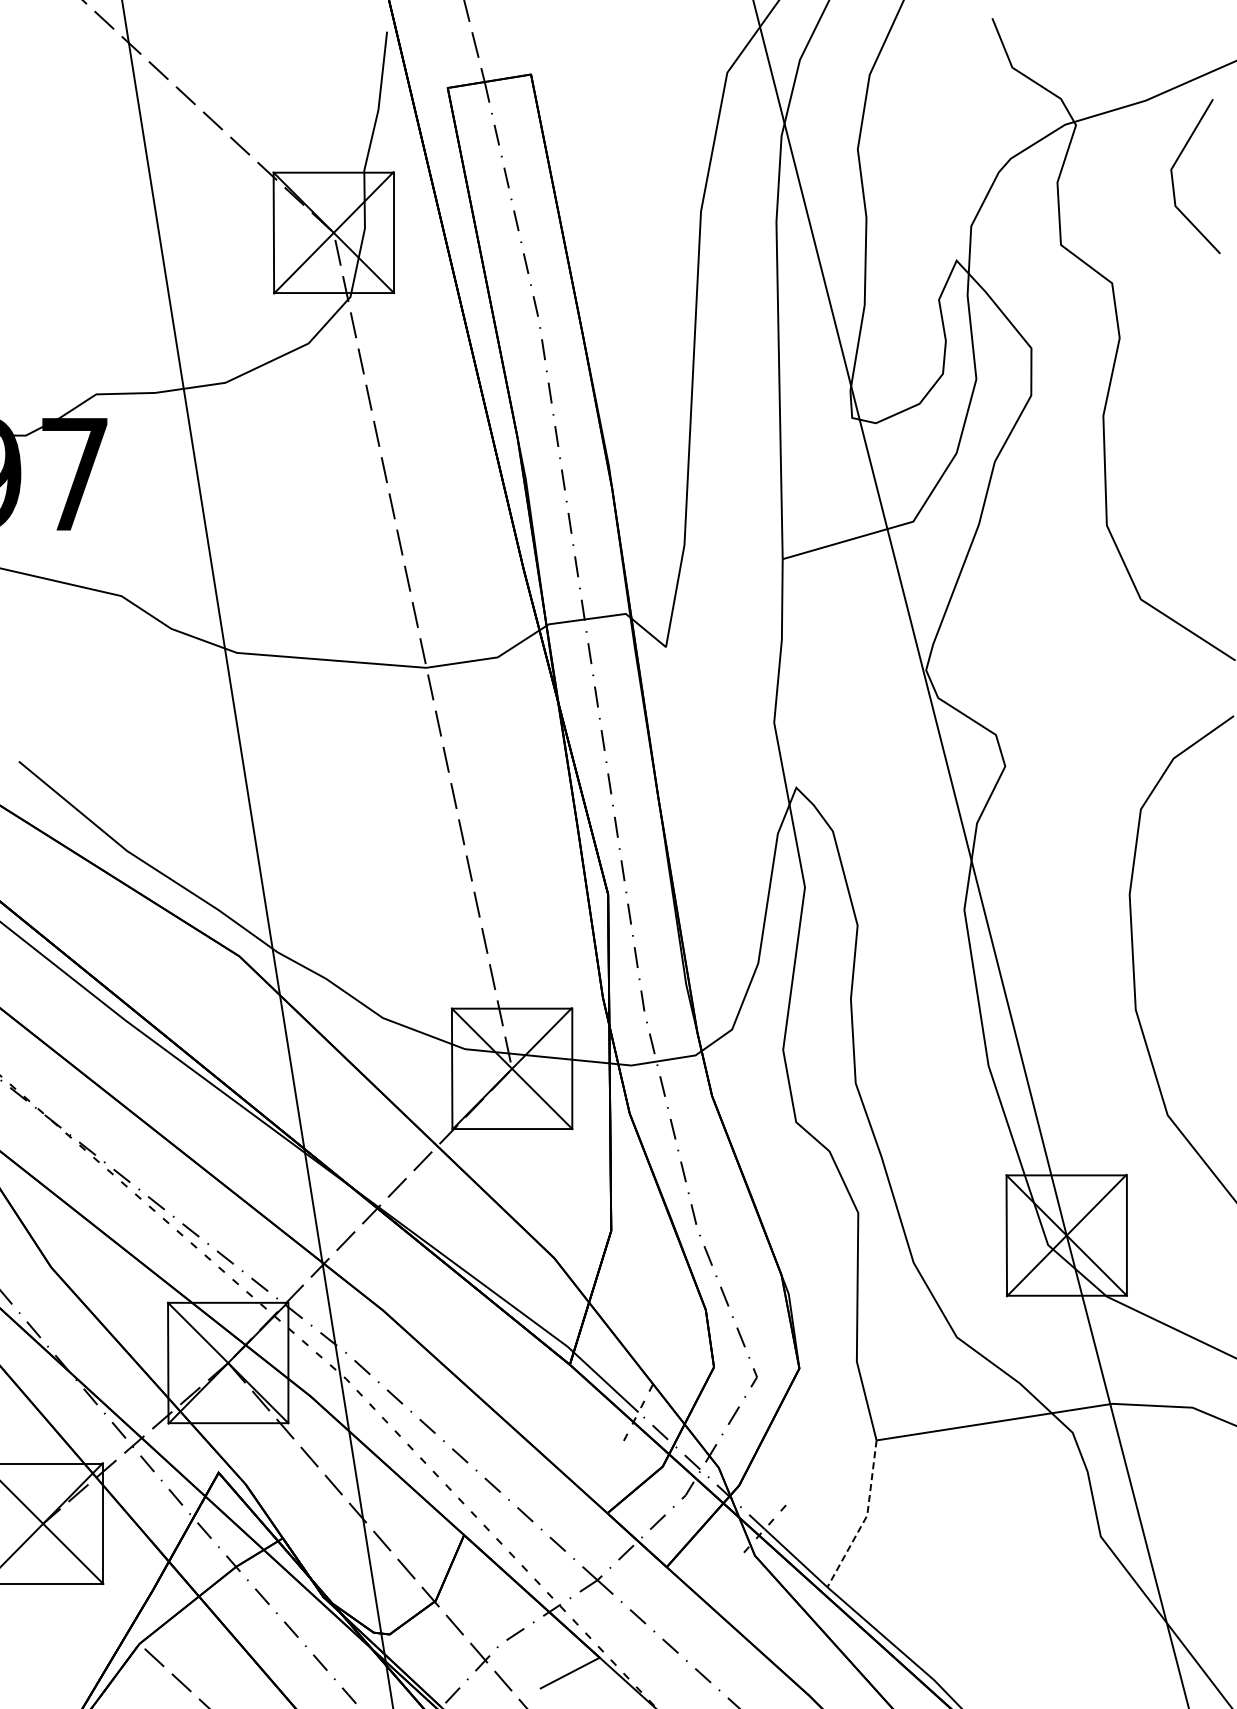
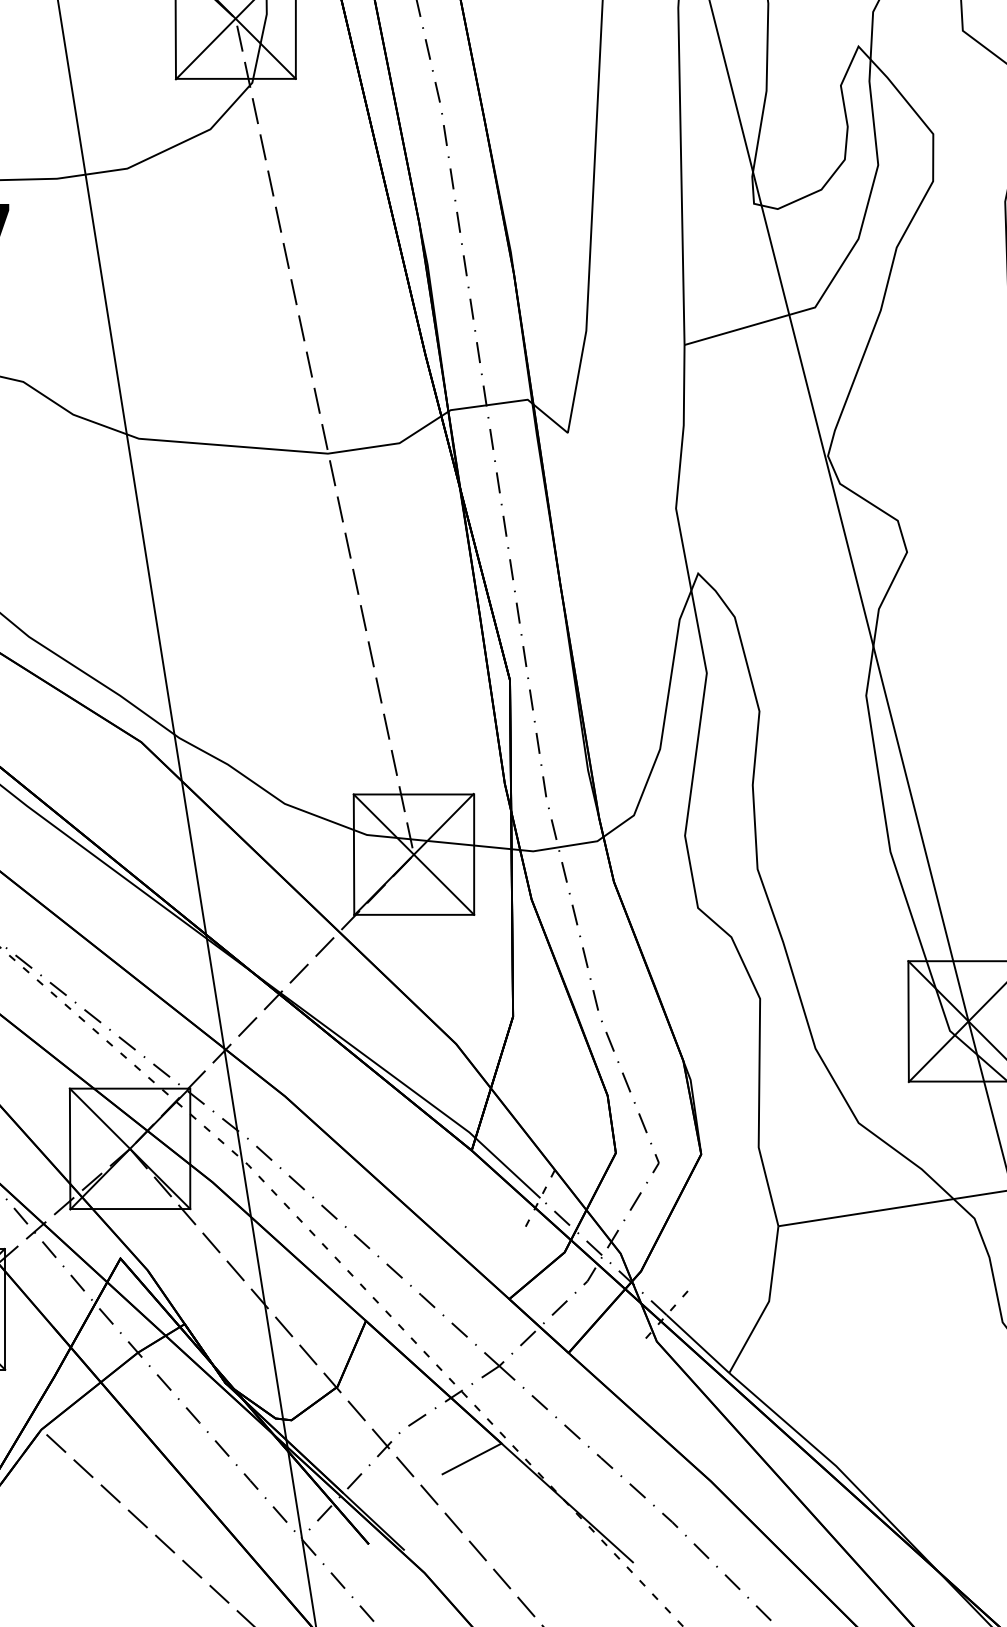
line: (865, 1518) -> (767, 1304), dashed -> solid

